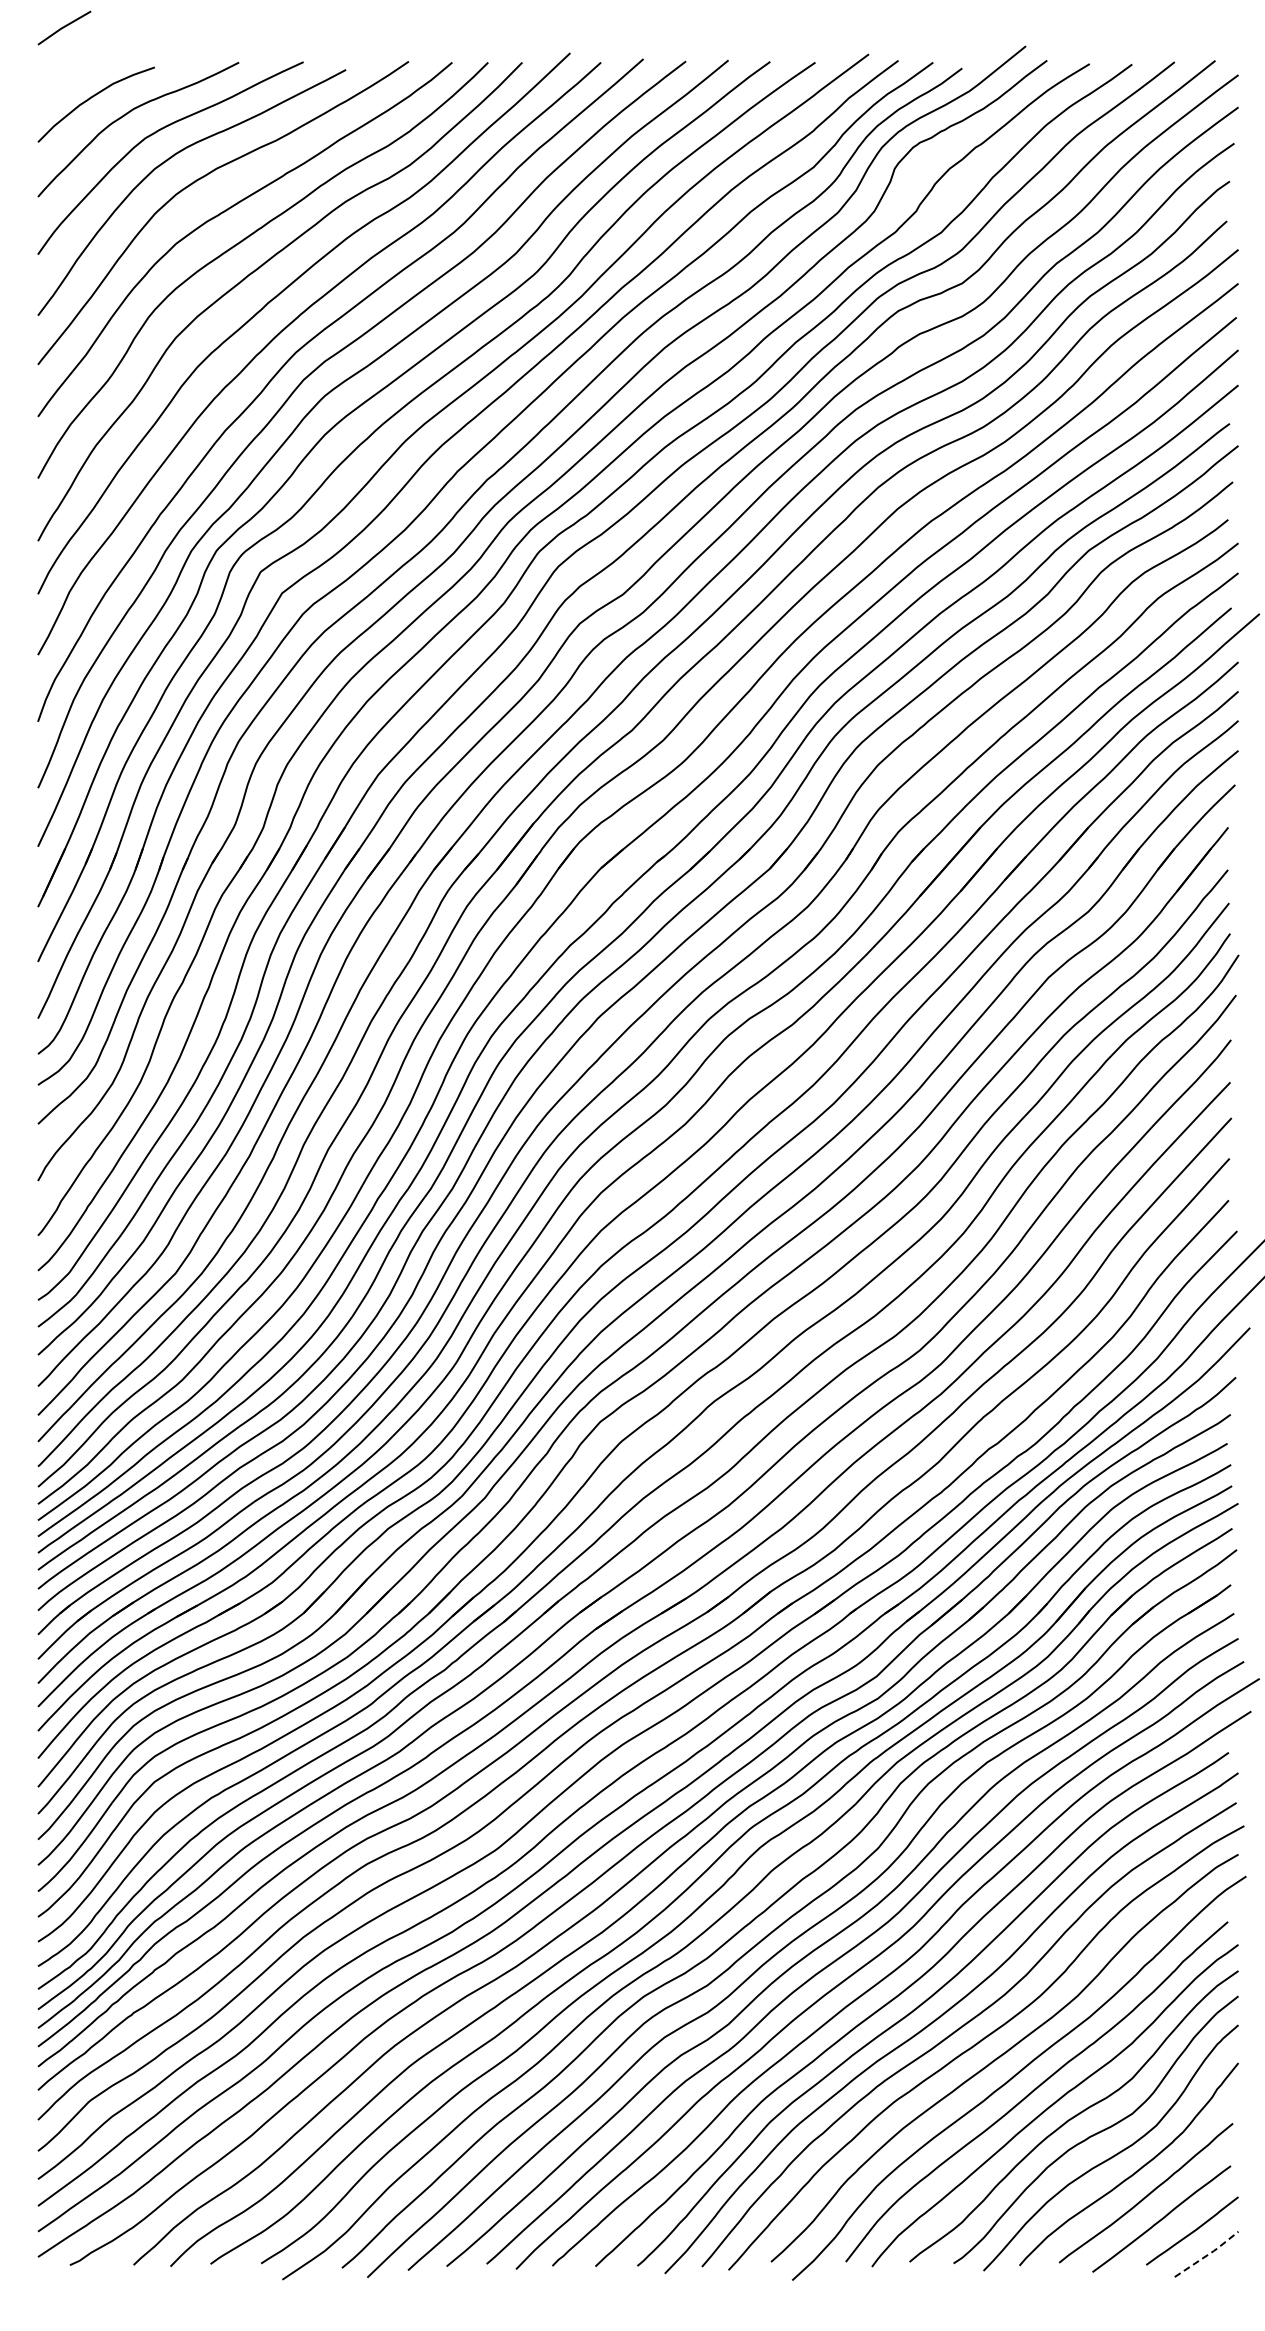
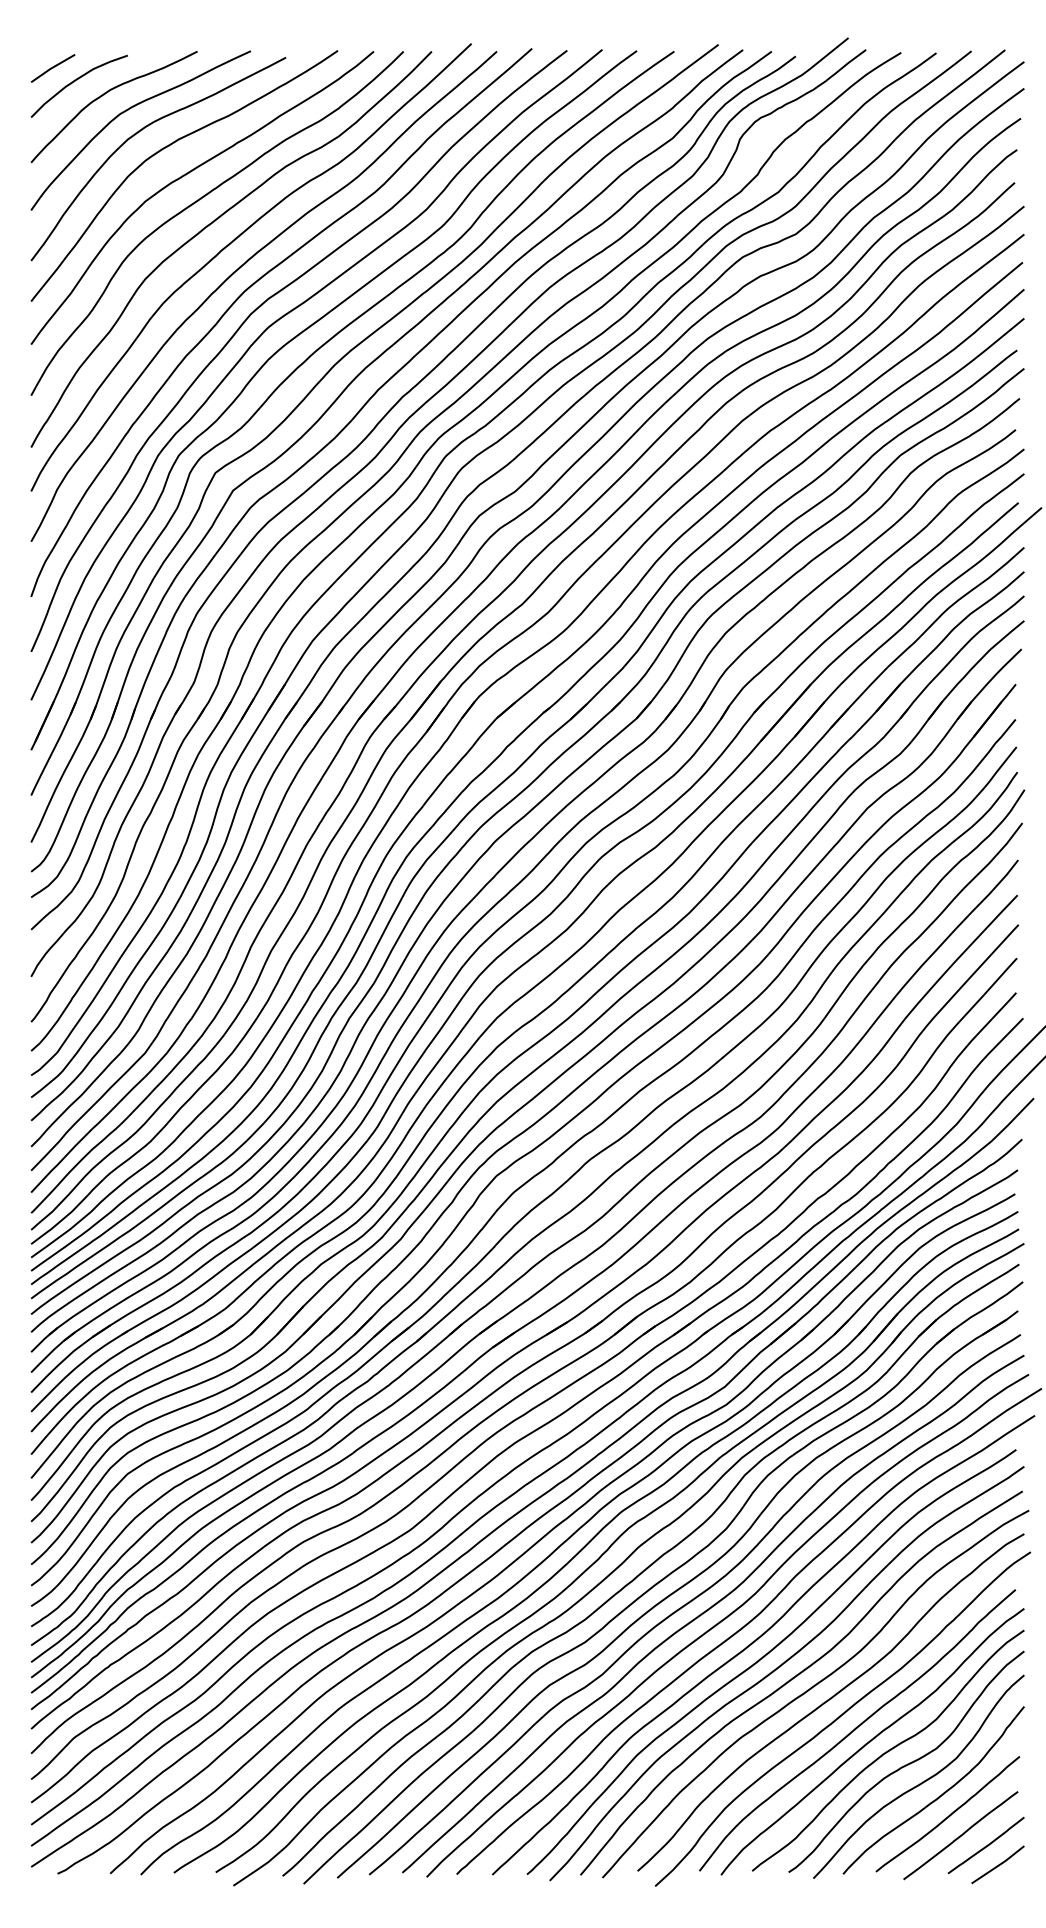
line: (64, 27) -> (53, 68), moved
line: (1208, 2254) -> (999, 1864), dashed -> solid

